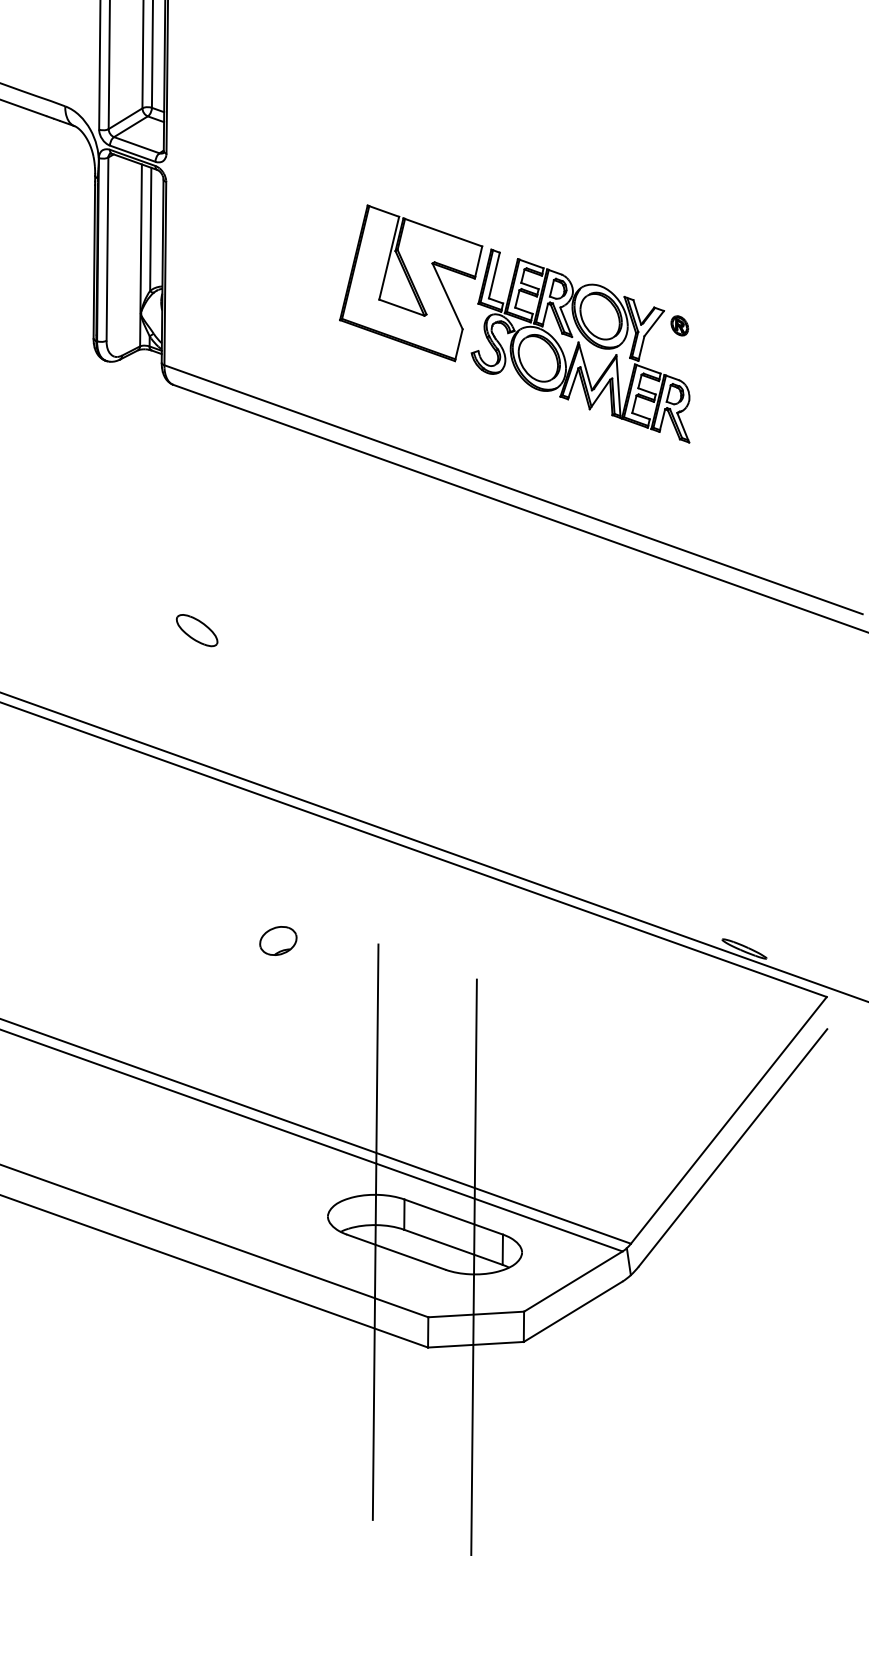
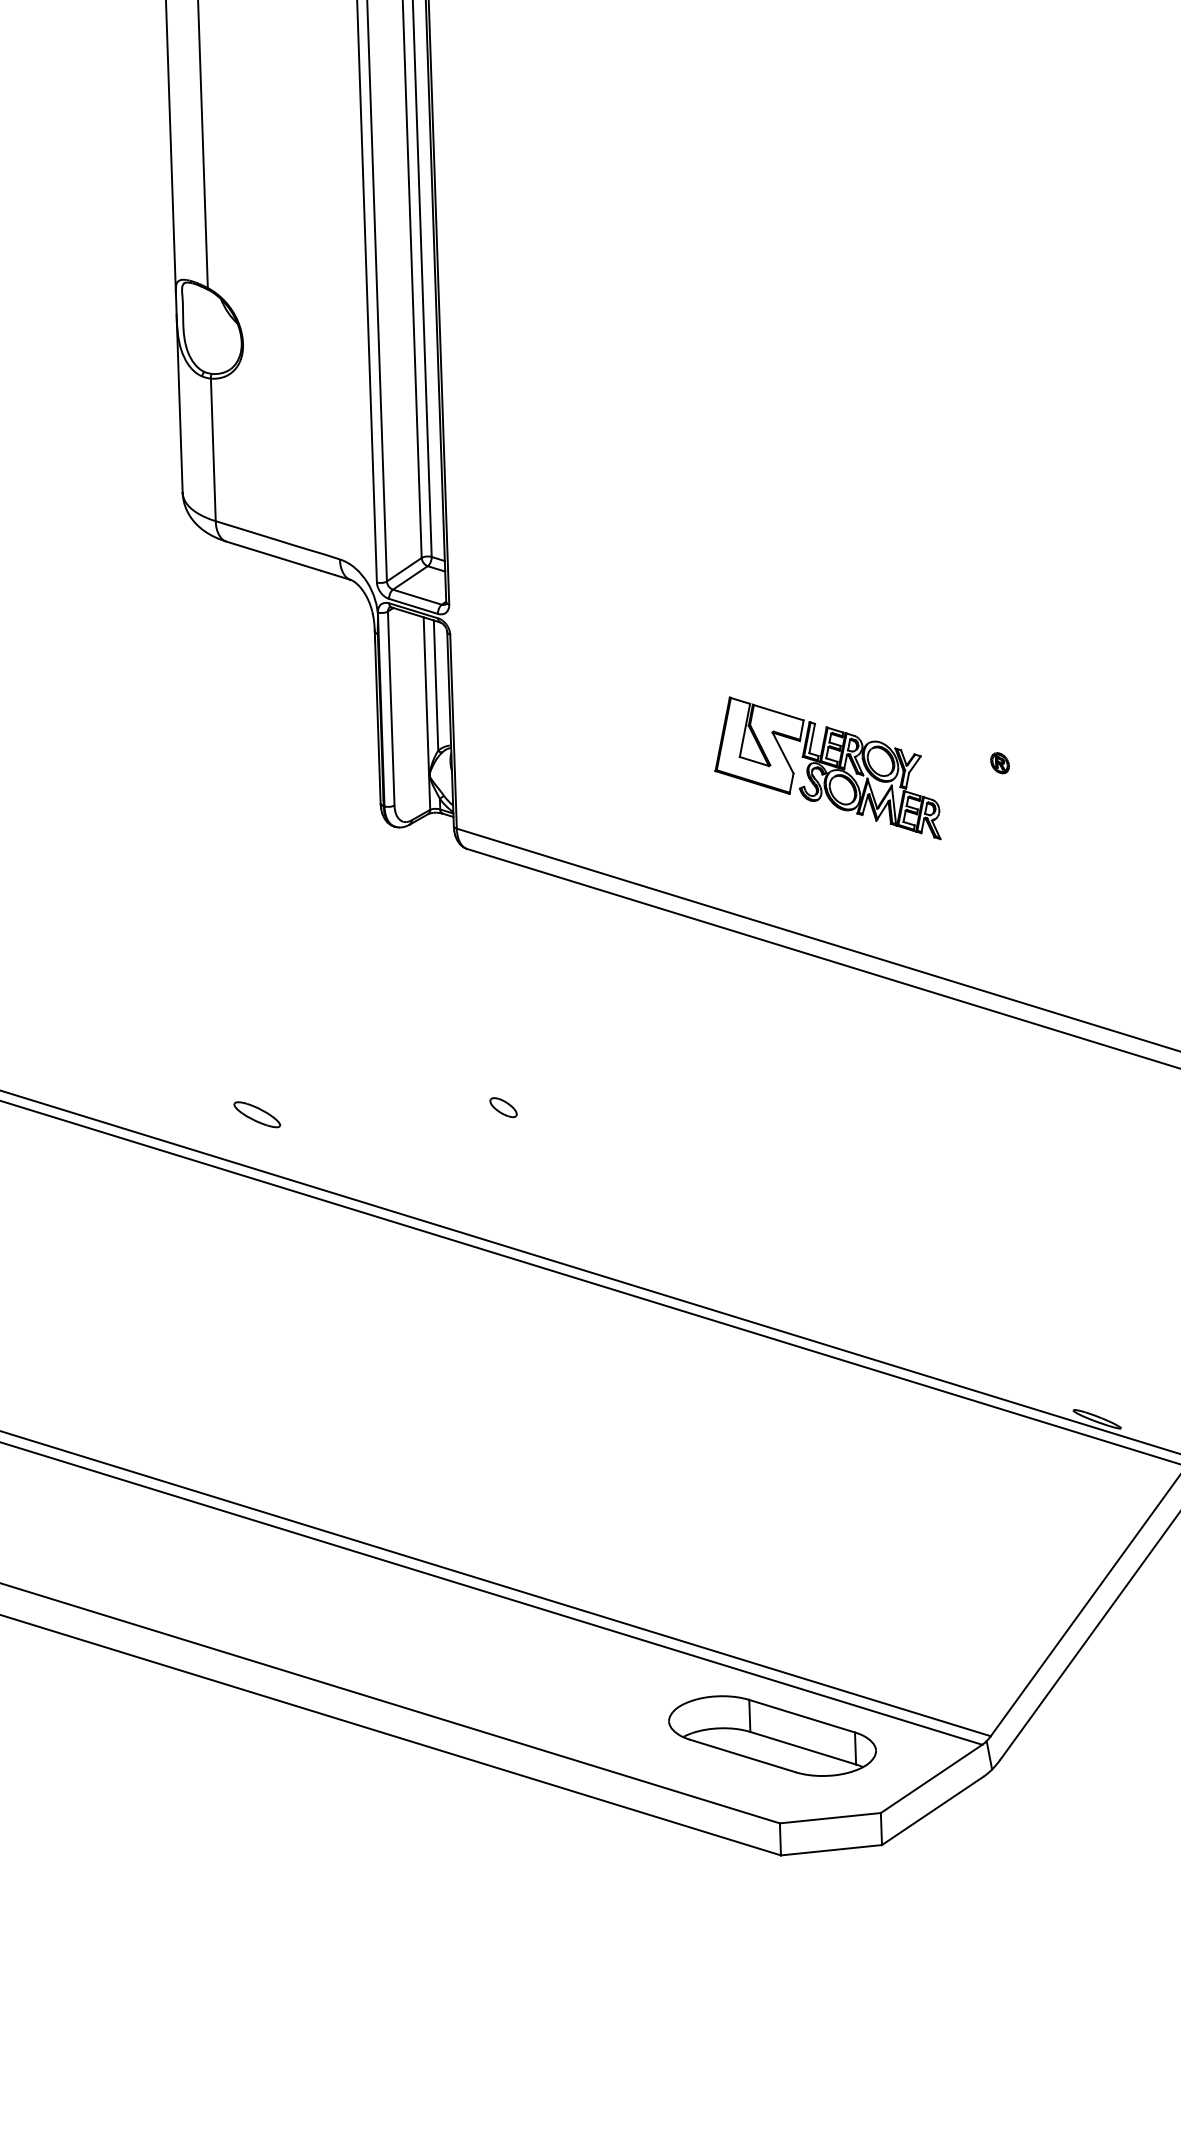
part: (516, 323) -> (827, 768), size x0.6
part: (197, 630) -> (503, 1107), size x0.6
part: (277, 941) -> (603, 1432), removed
line: (374, 1231) -> (719, 1735), removed
line: (473, 1266) -> (825, 1767), removed

